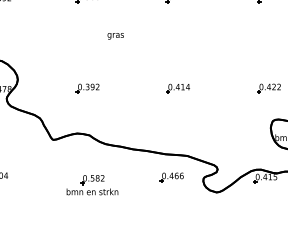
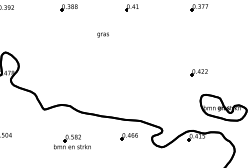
text: (114, 35) -> (102, 34), moved
part: (86, 88) -> (68, 72), removed
part: (177, 88) -> (133, 72), removed

